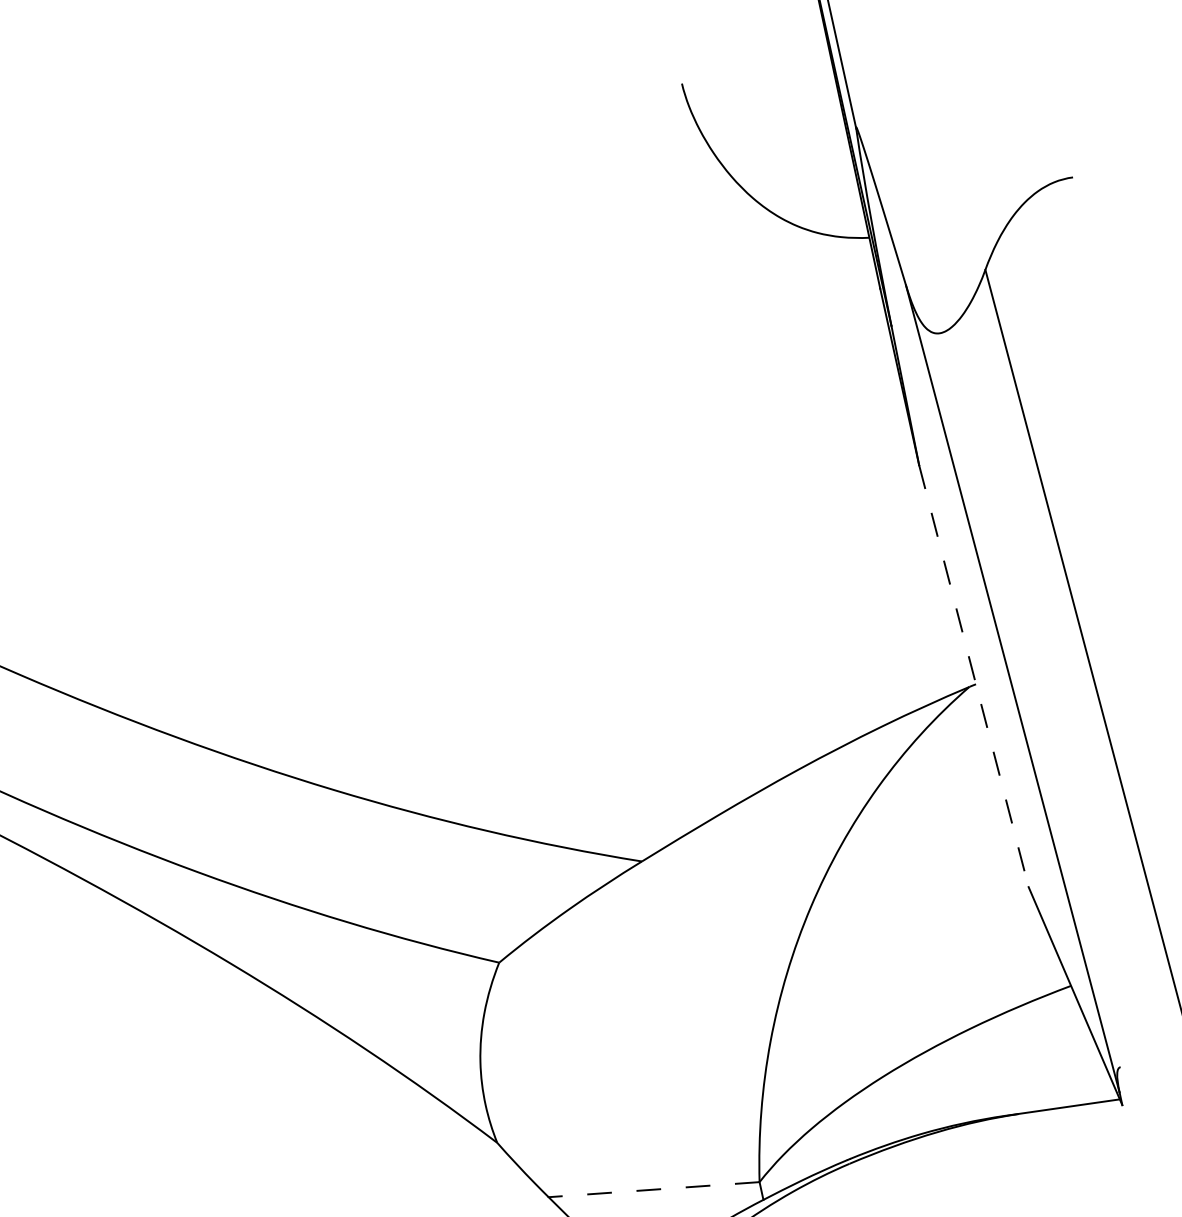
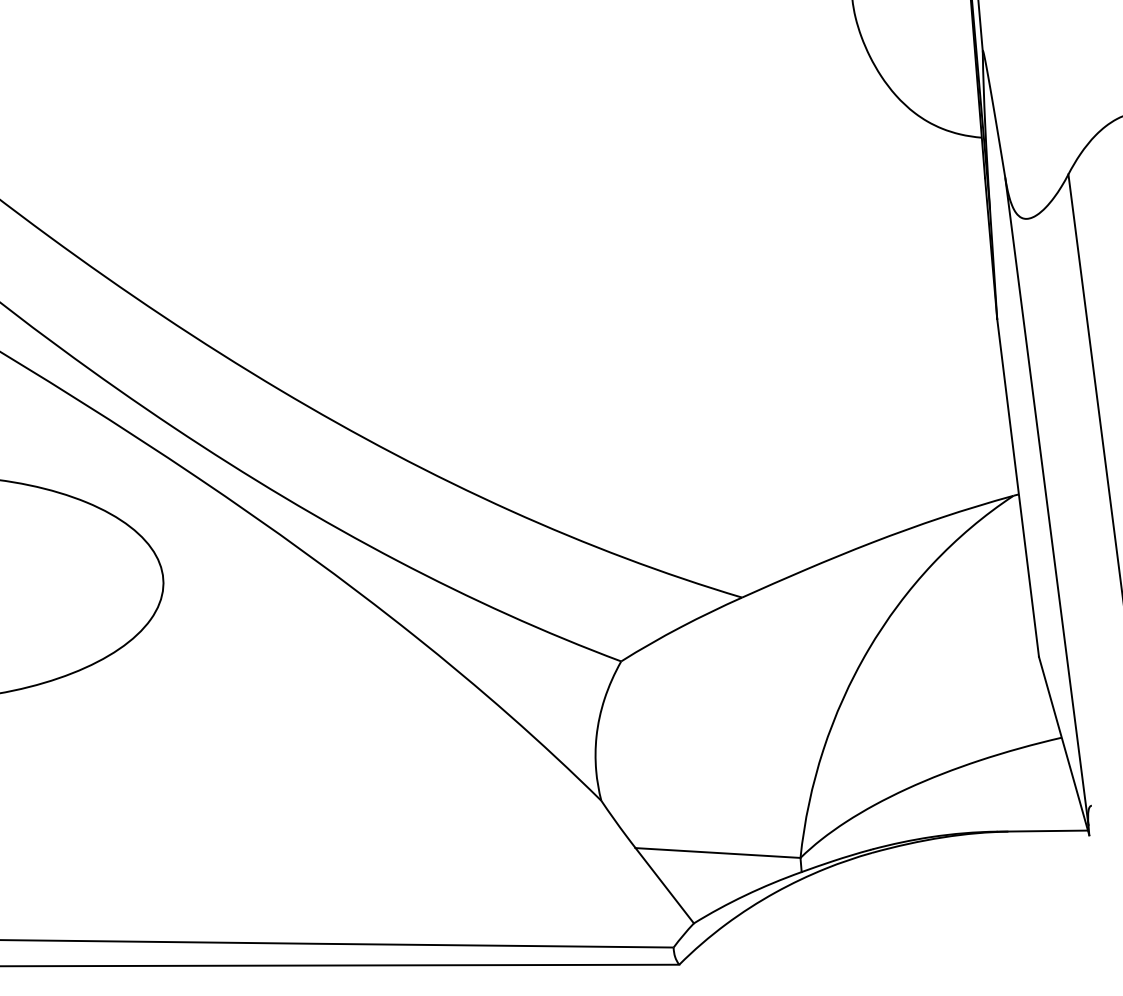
line: (974, 676) -> (1018, 488), dashed -> solid
line: (654, 1190) -> (718, 853), dashed -> solid

